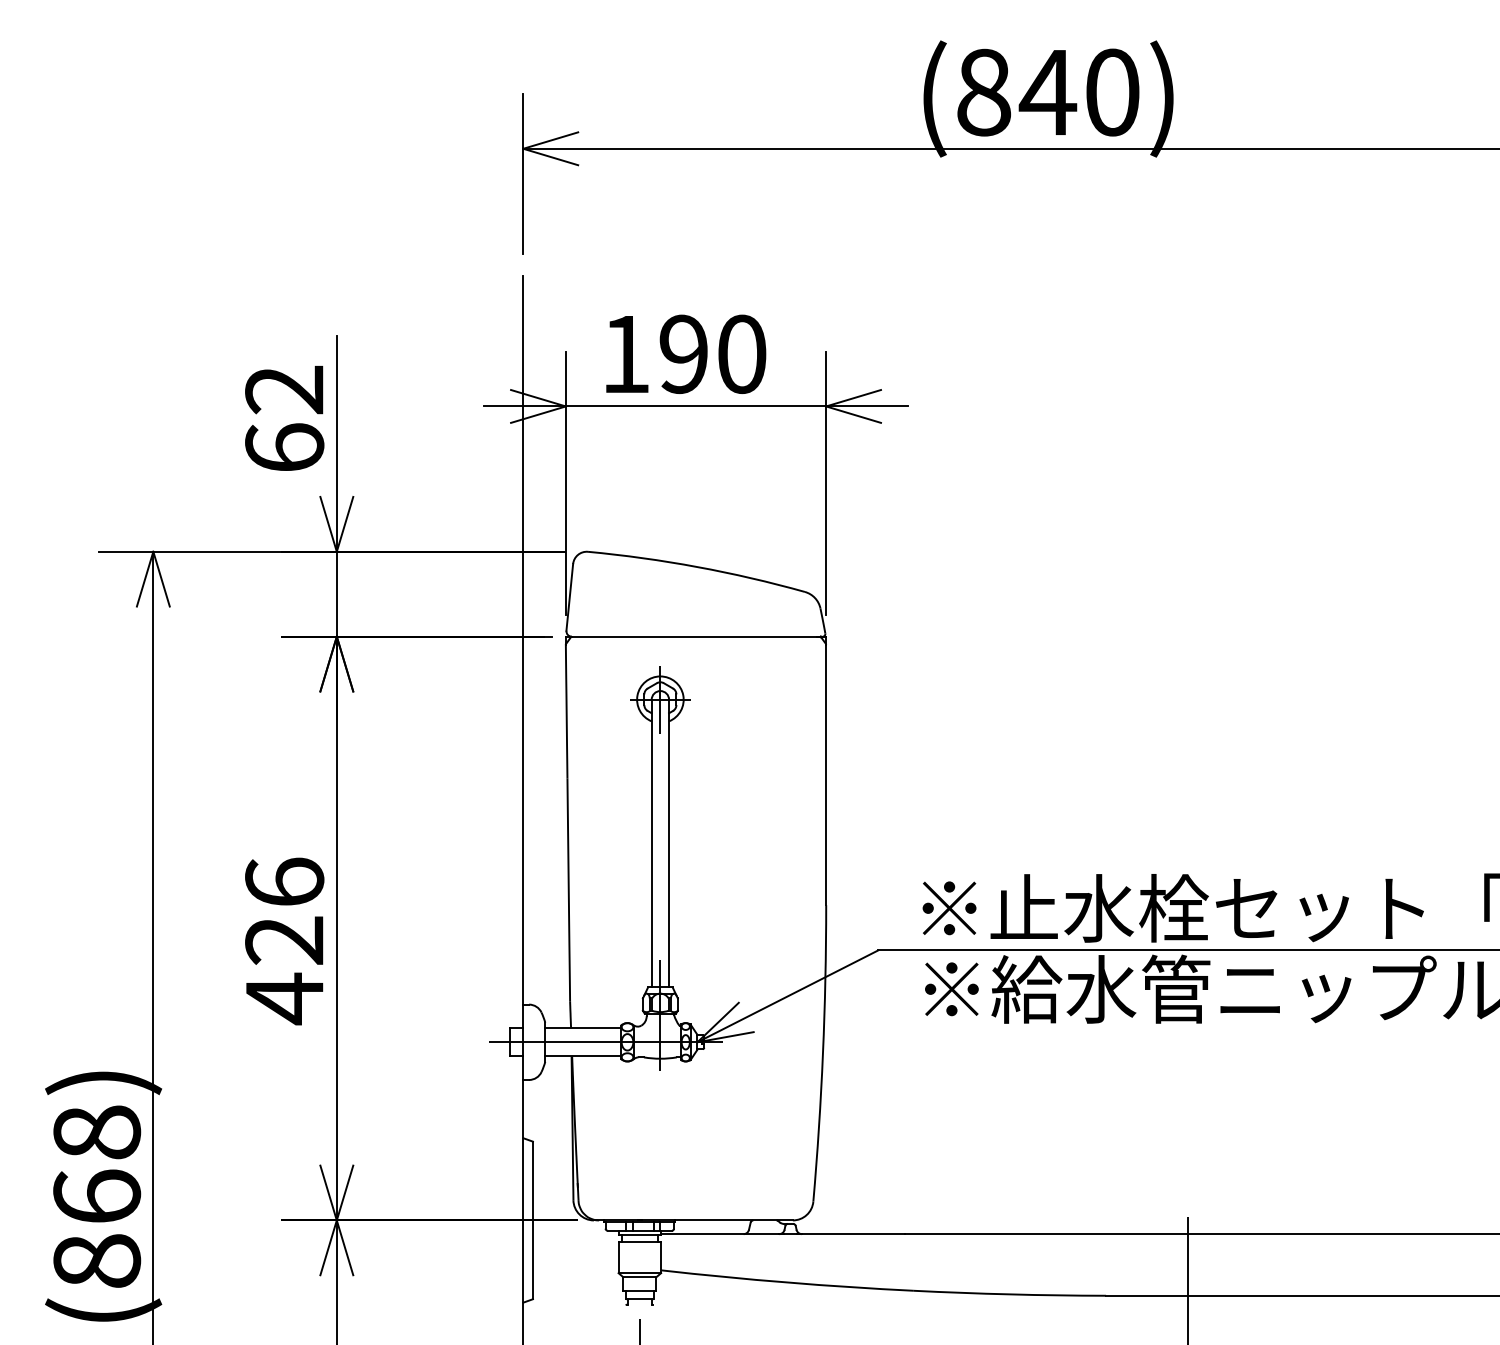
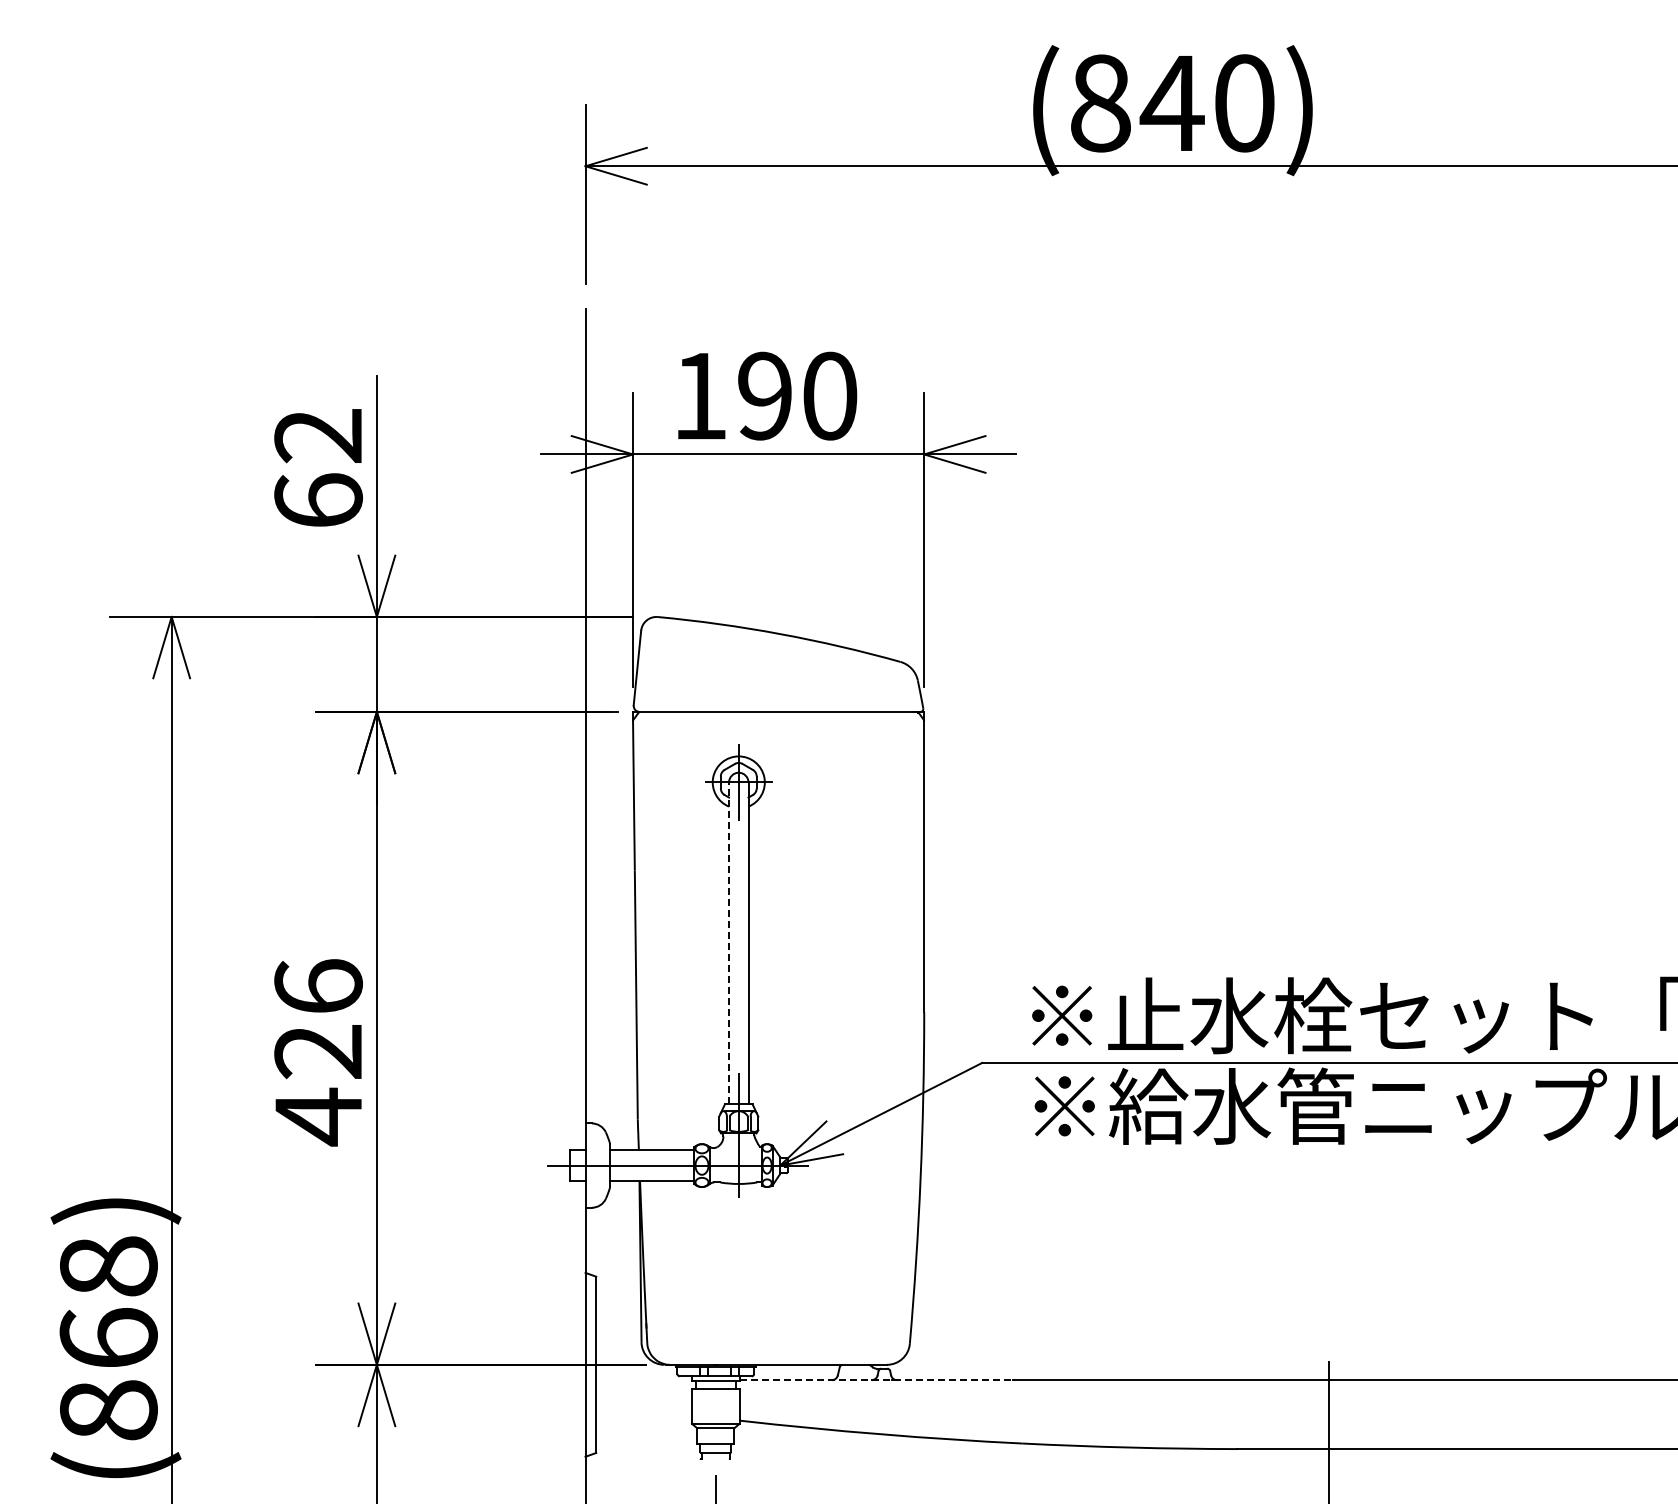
line: (652, 843) -> (729, 943), solid -> dashed
line: (783, 1234) -> (876, 1380), solid -> dashed

